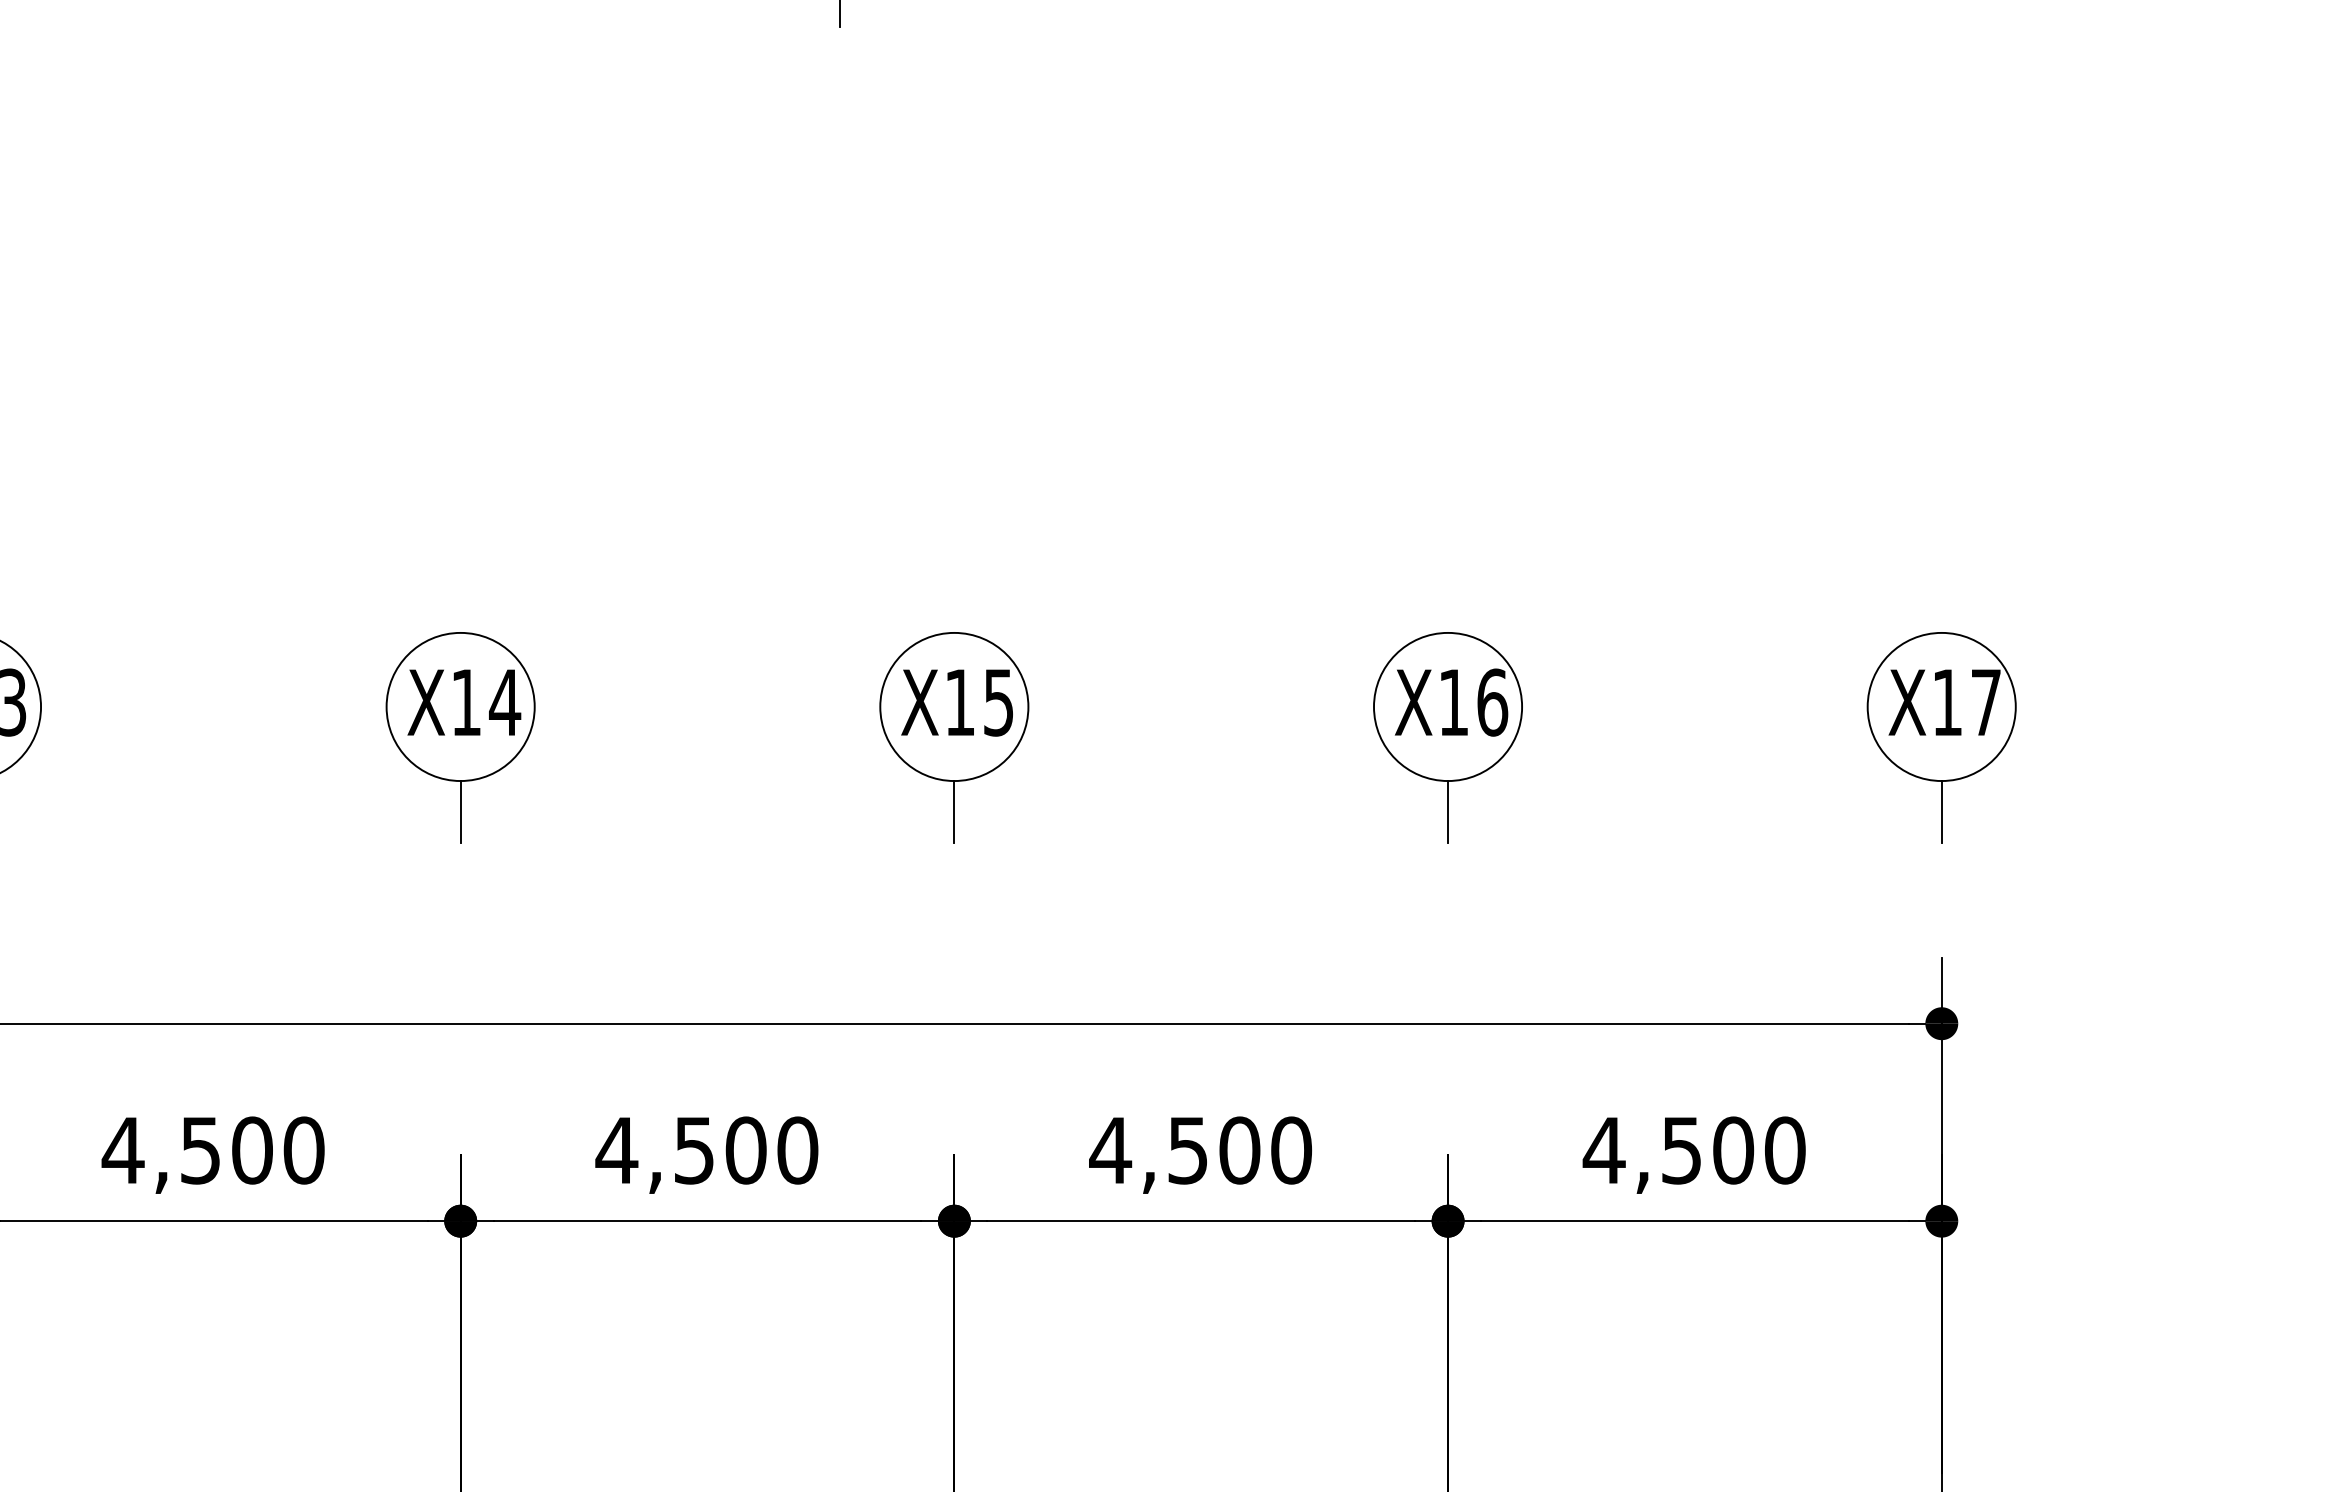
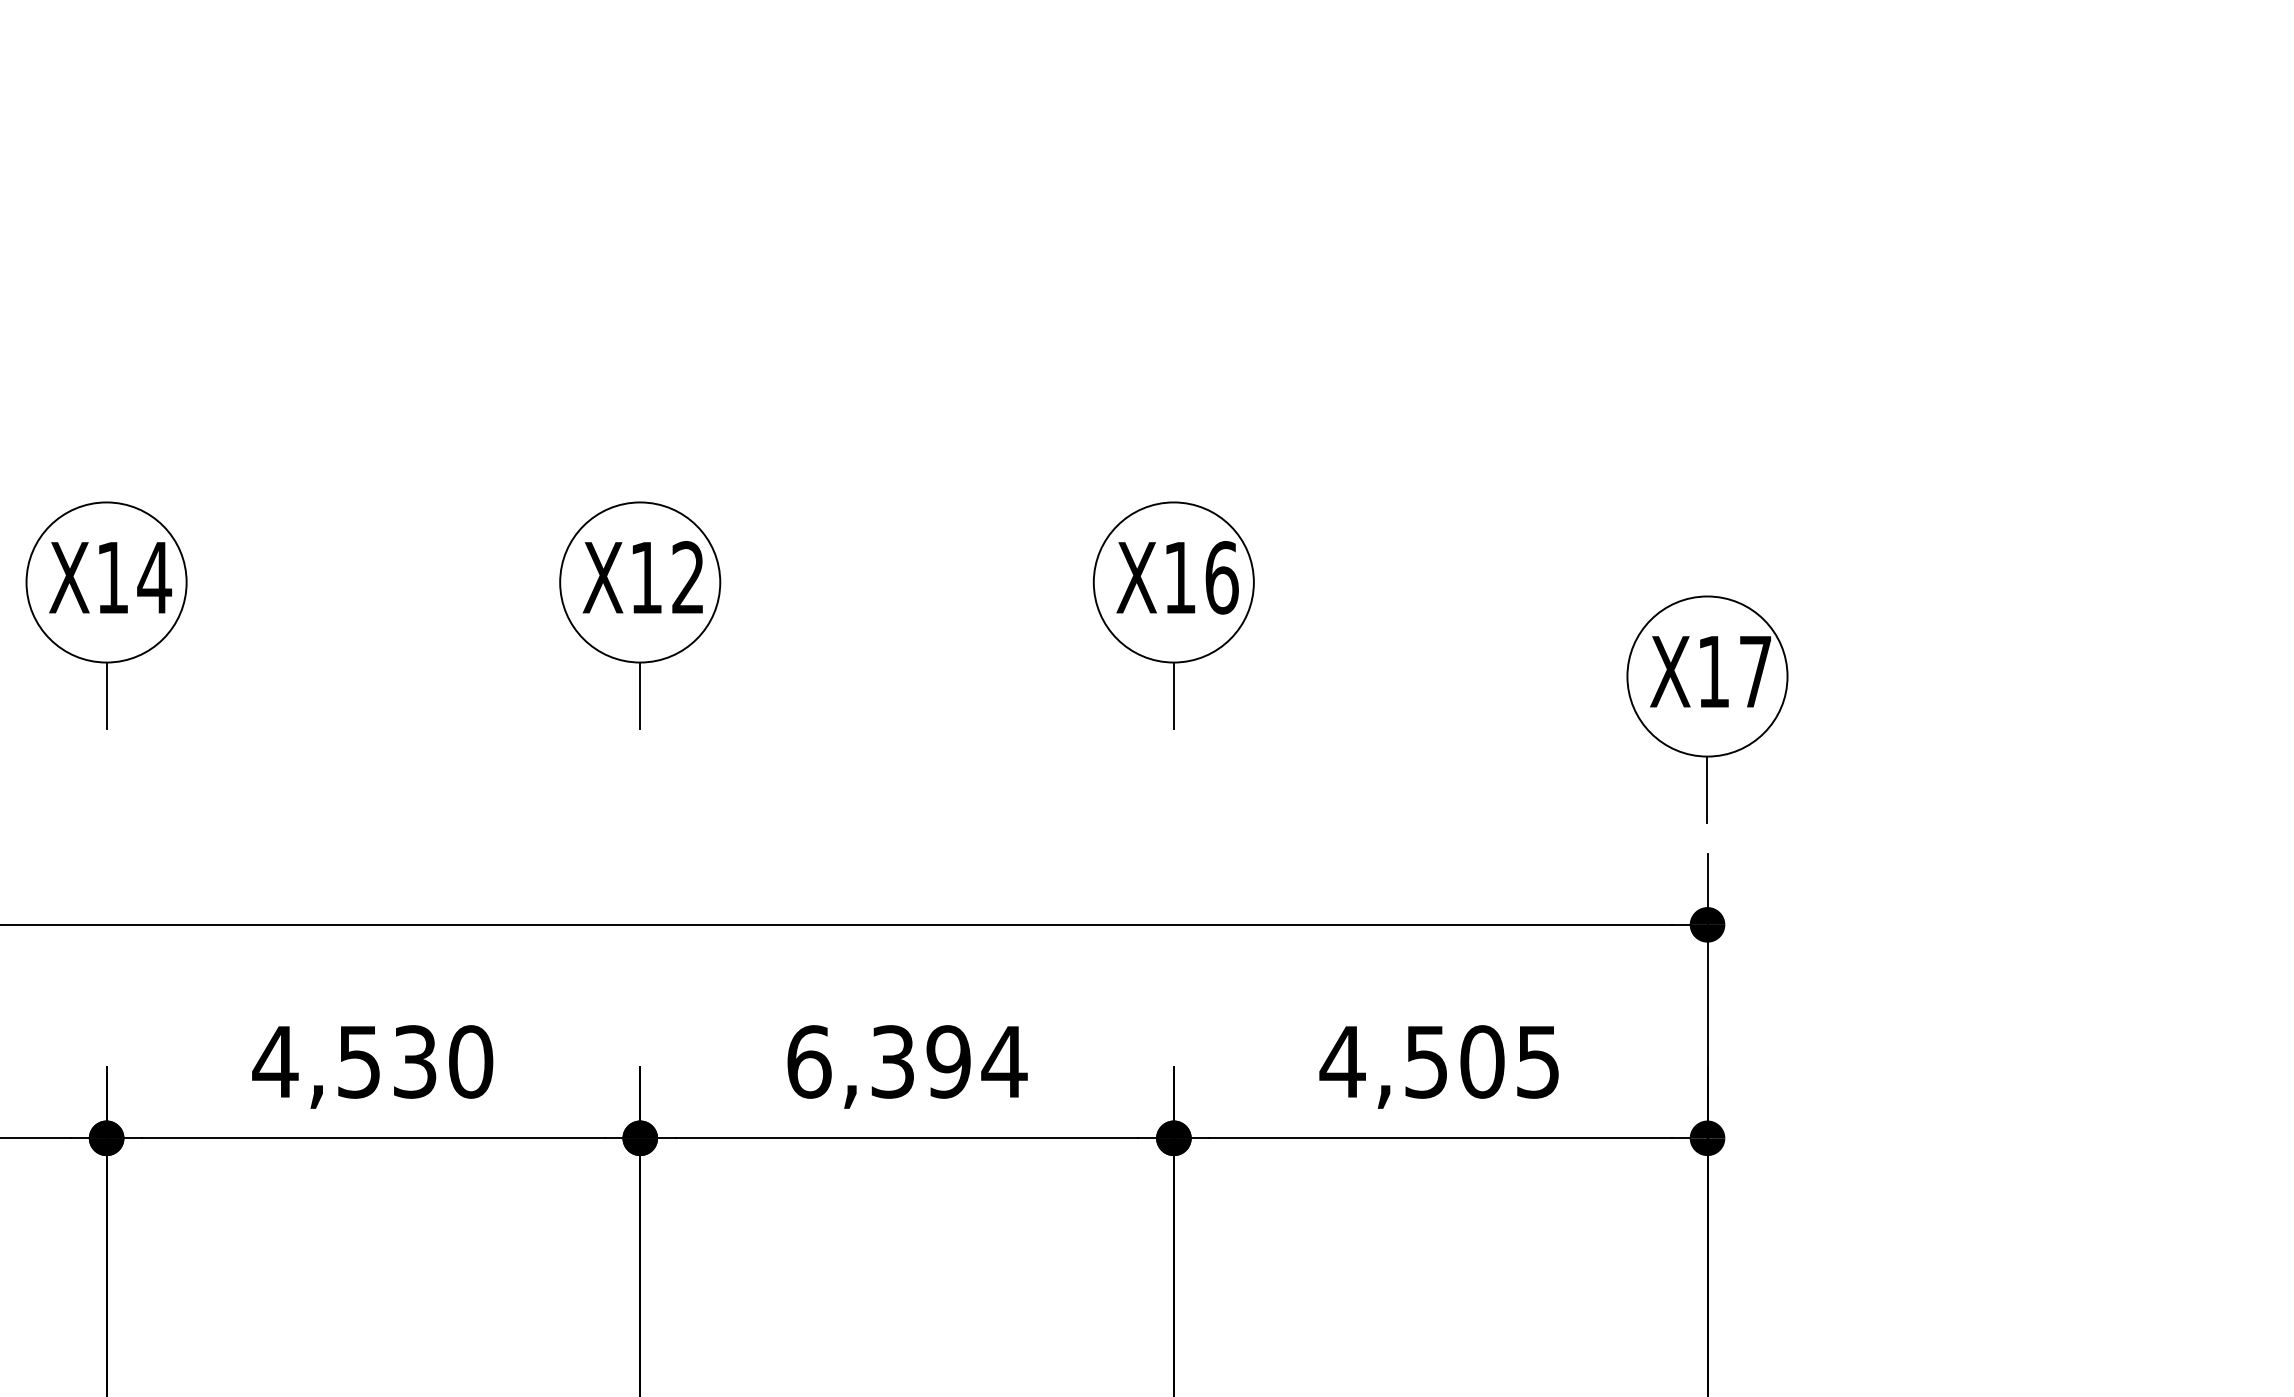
text: (998, 702) -> (687, 577), X15 -> X12
part: (1941, 737) -> (1707, 709), moved
text: (745, 1150) -> (414, 1061), 4,500 -> 4,530
text: (1200, 1150) -> (906, 1061), 4,500 -> 6,394
text: (1785, 1150) -> (1538, 1061), 4,500 -> 4,505

